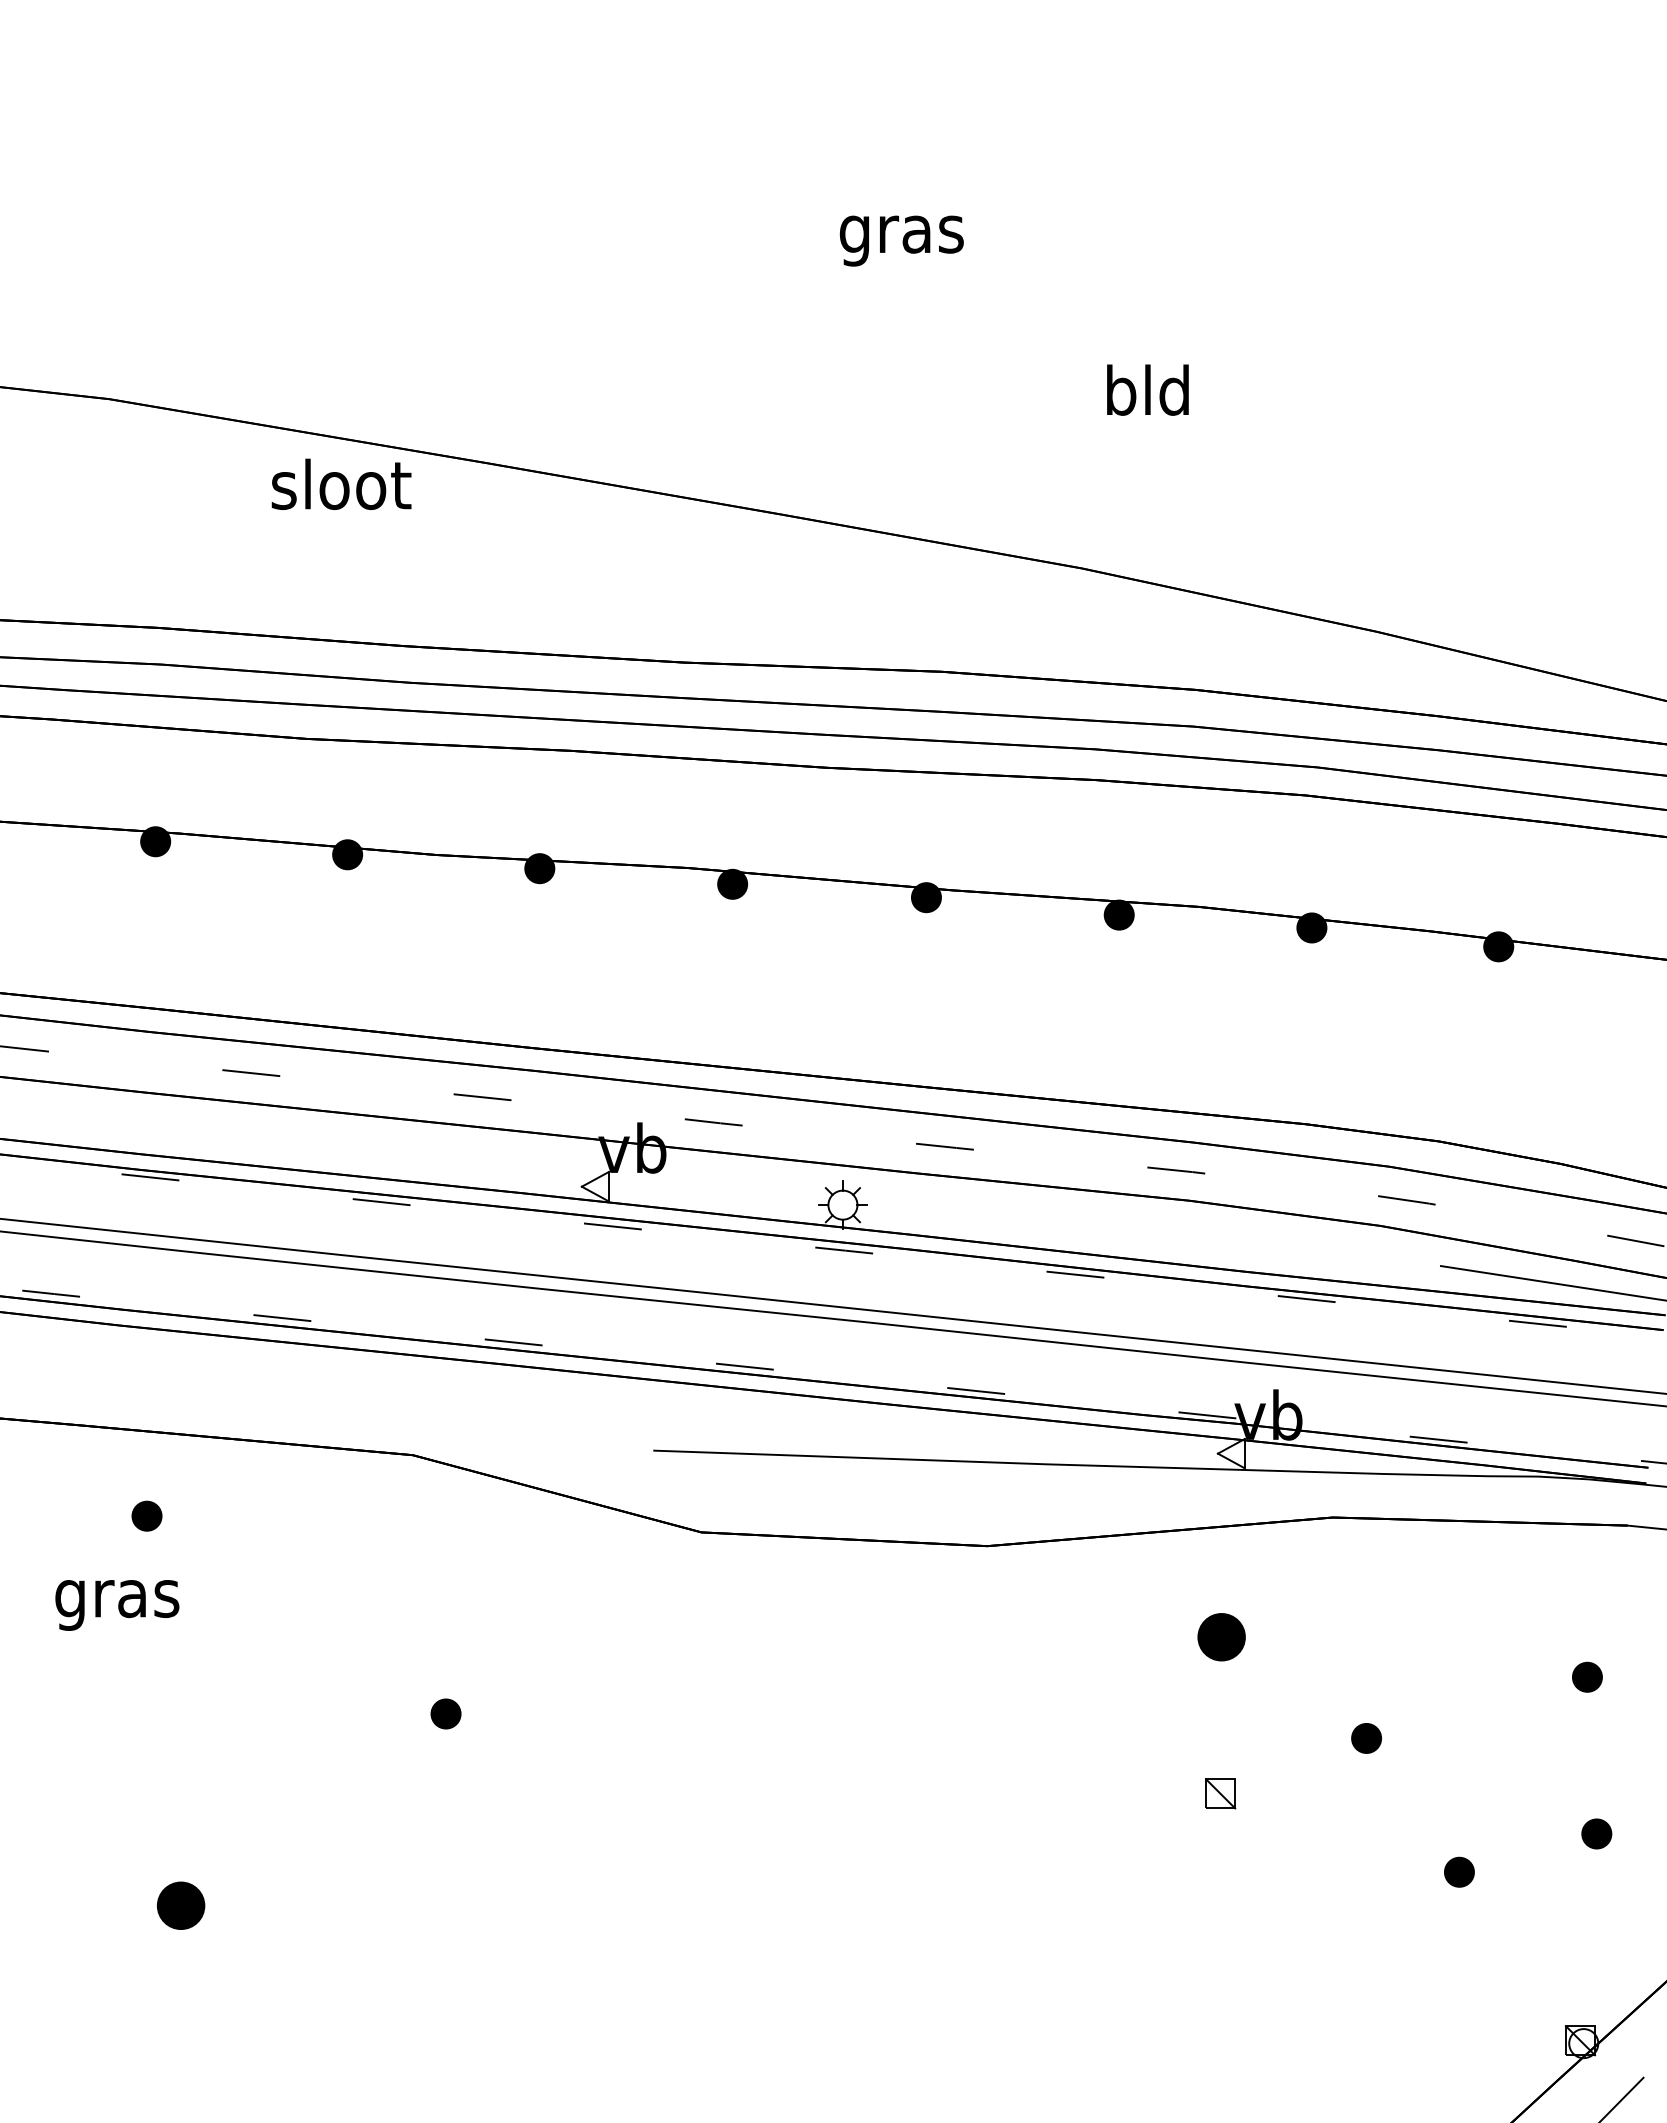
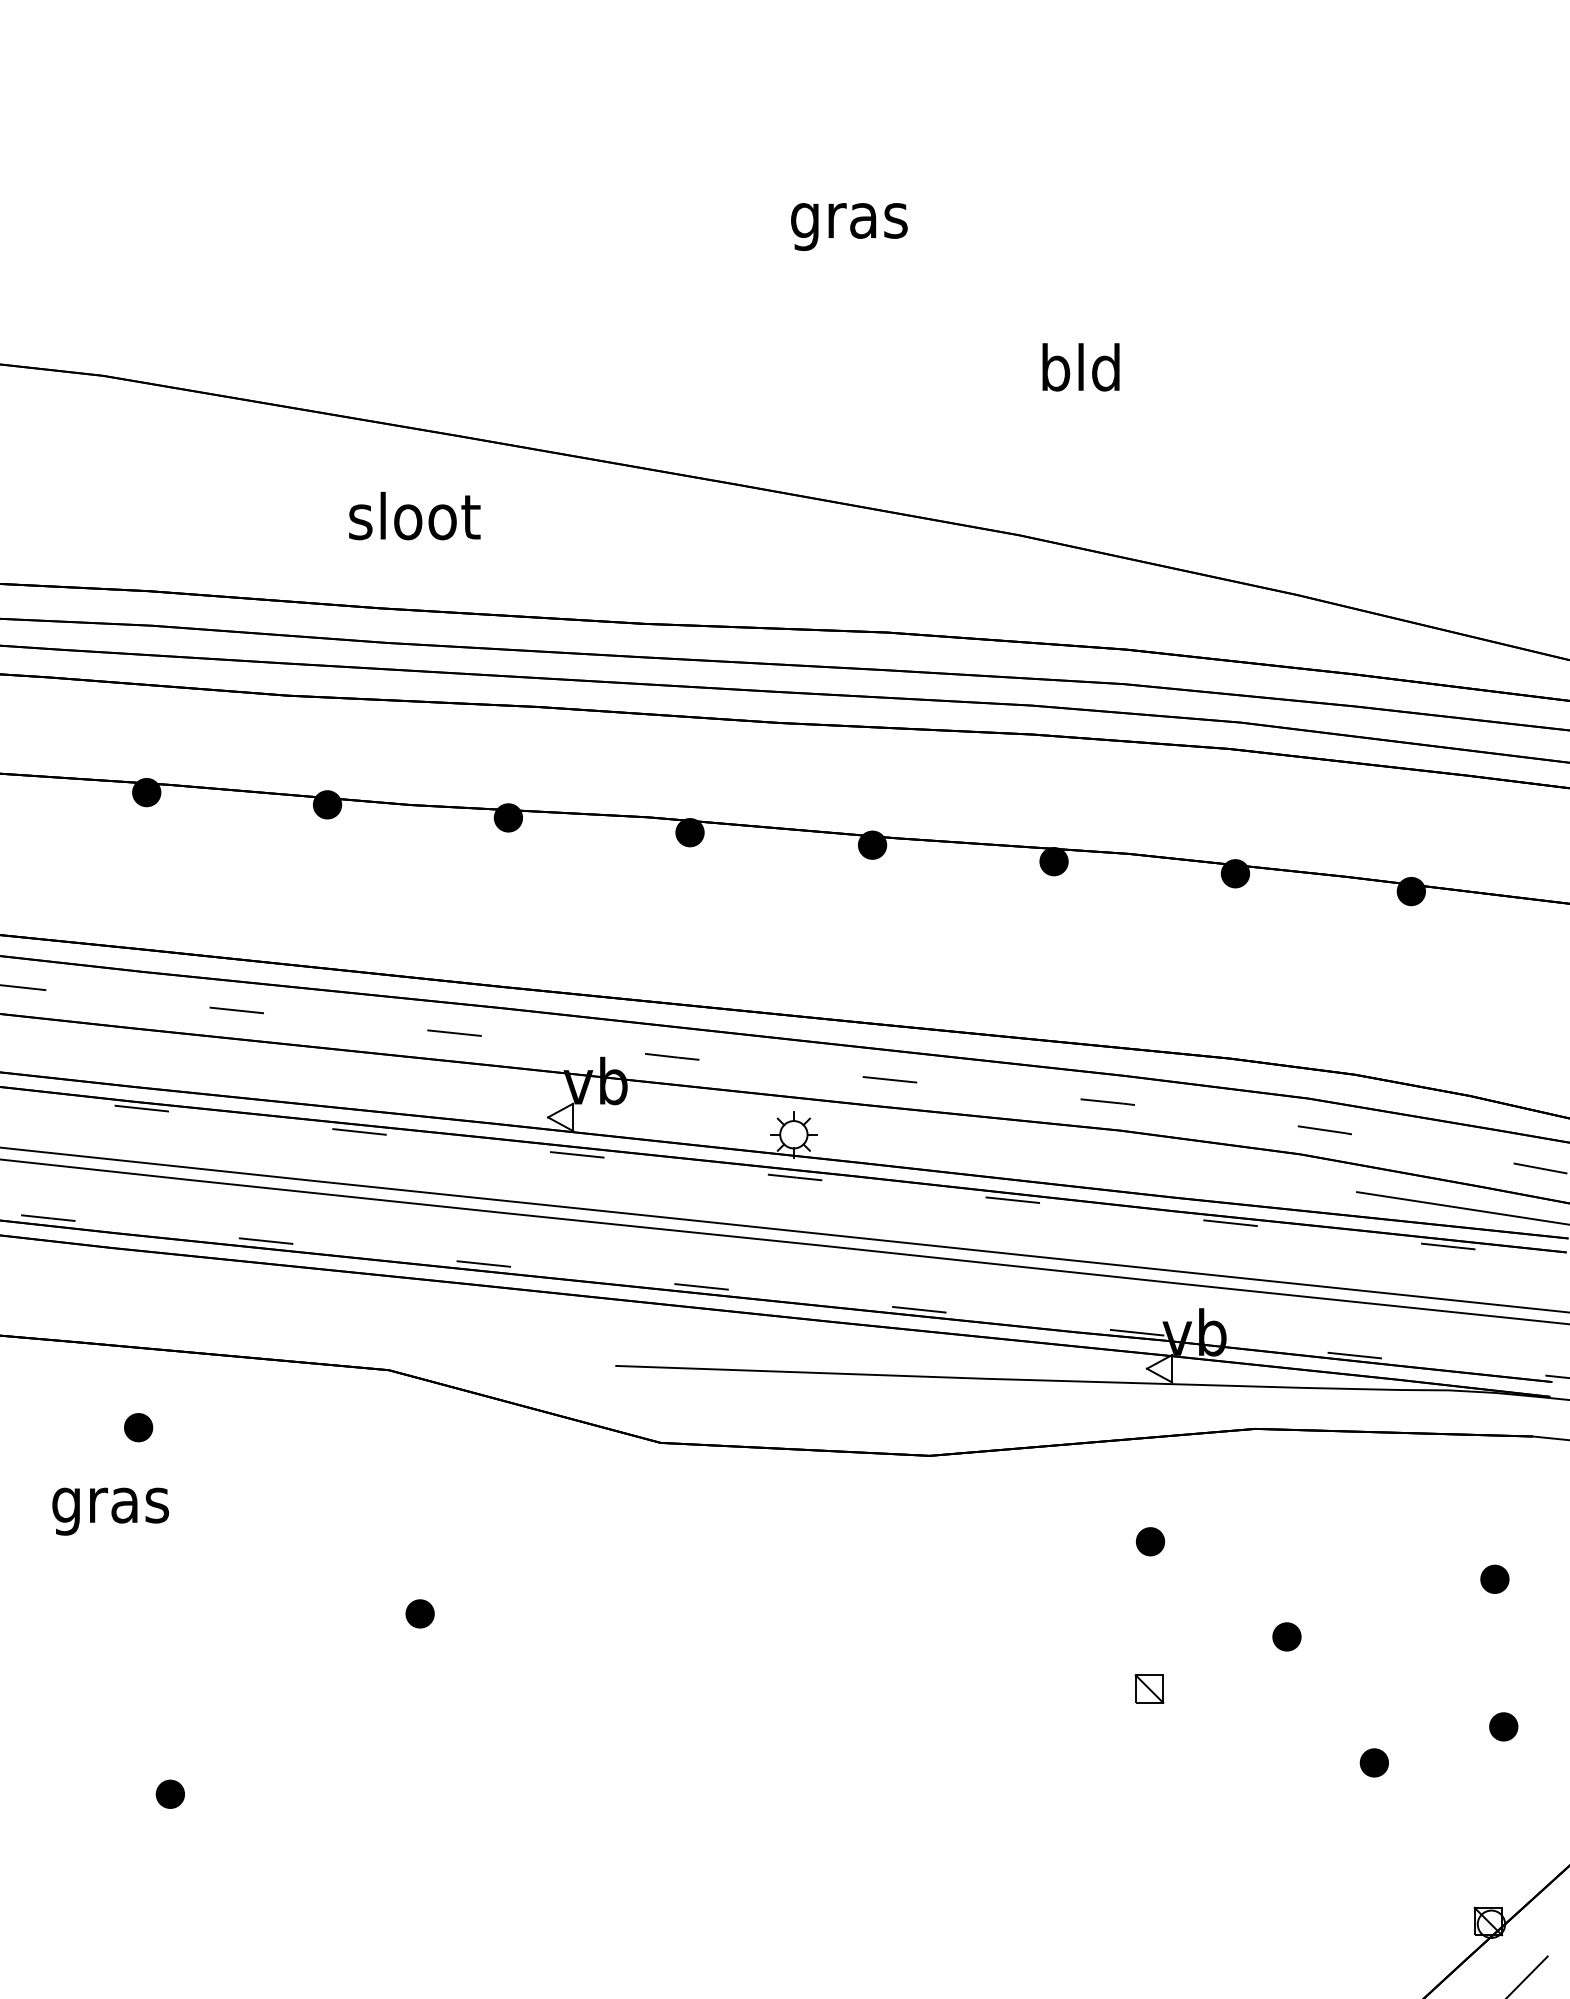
text: (341, 484) -> (414, 516), moved
part: (1221, 1637) -> (1150, 1541), size x0.62
part: (179, 1904) -> (169, 1793), size x0.62

